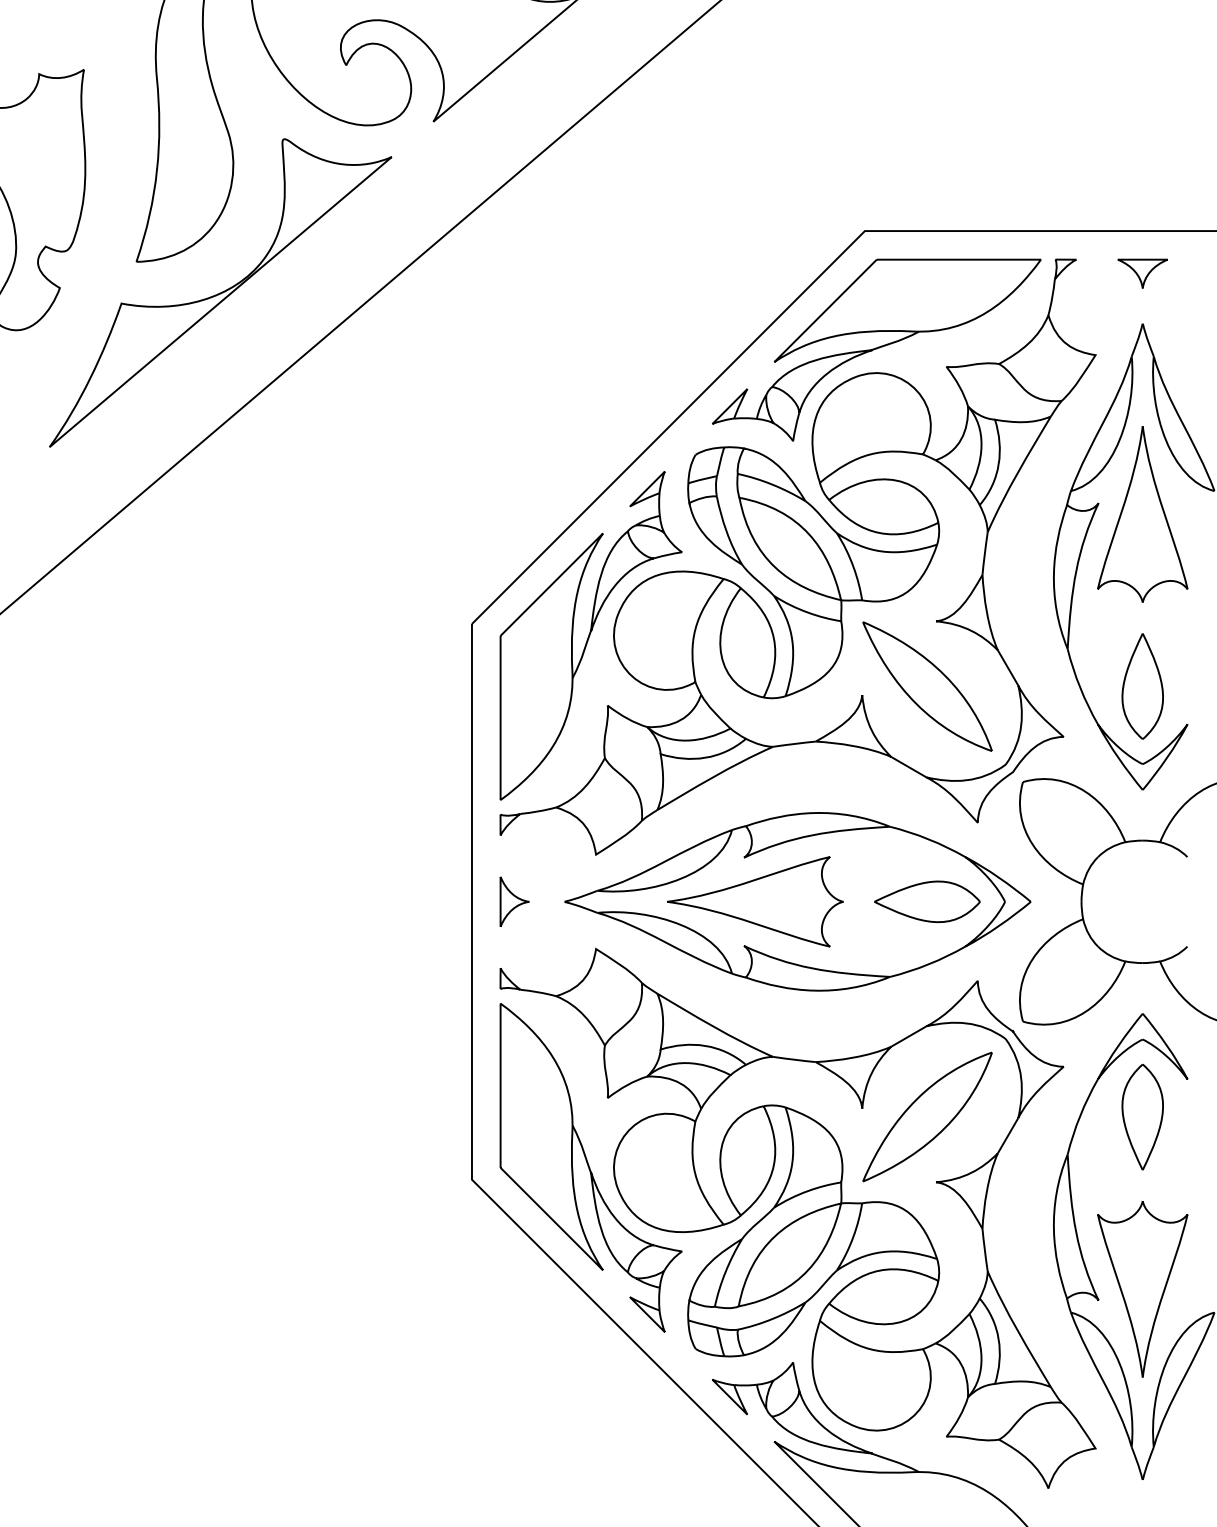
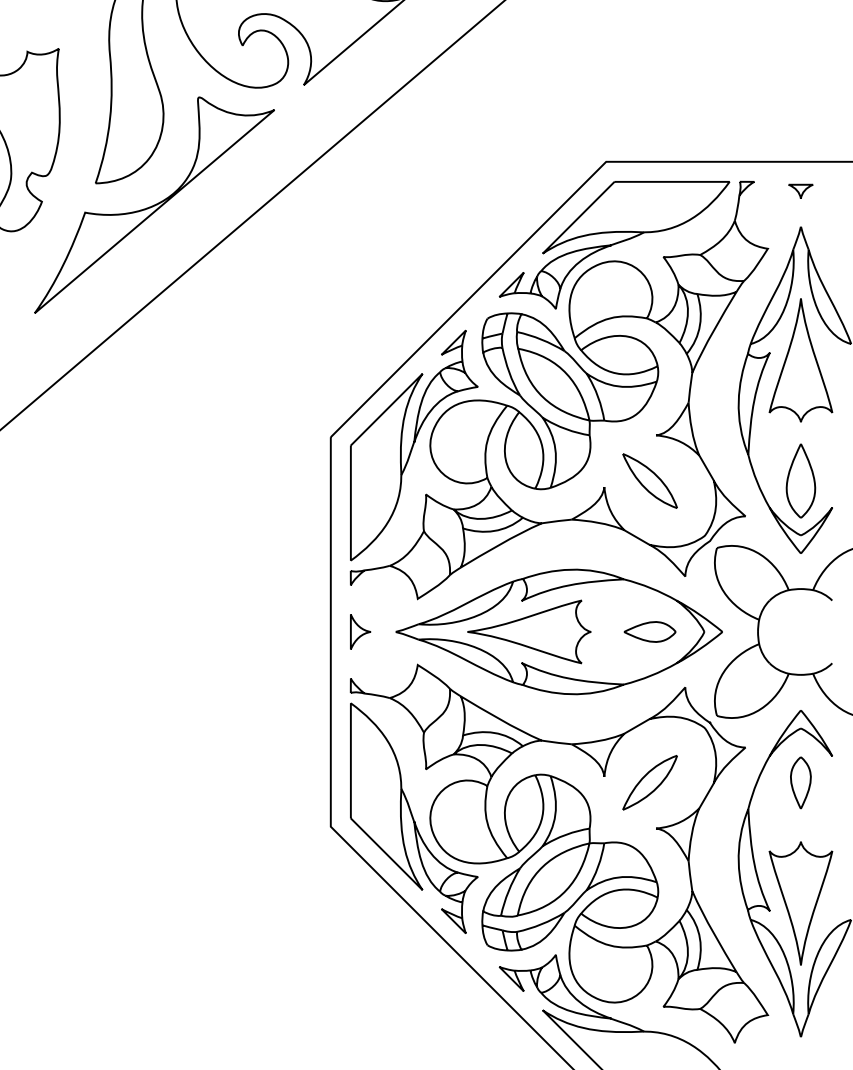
part: (1142, 273) -> (800, 191), size x0.7
part: (927, 686) -> (650, 481), size x0.6
part: (927, 901) -> (650, 631), size x0.7
part: (927, 1116) -> (650, 782), size x0.6
part: (1142, 1117) -> (800, 783), size x0.7

